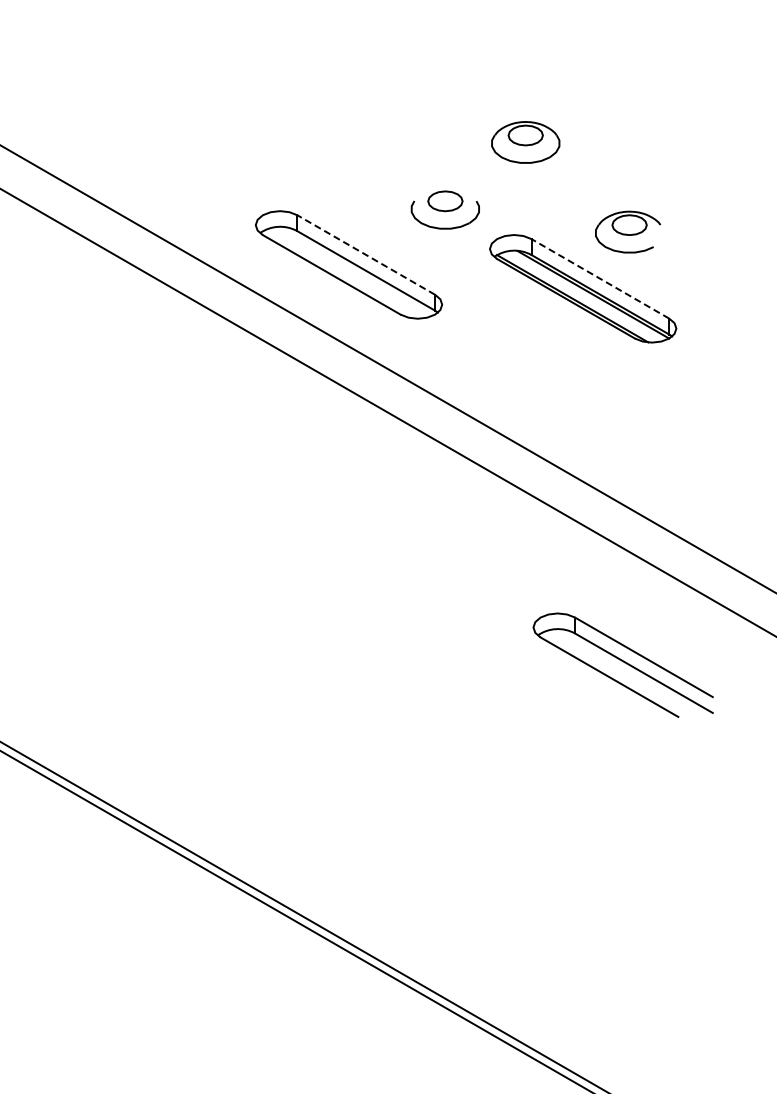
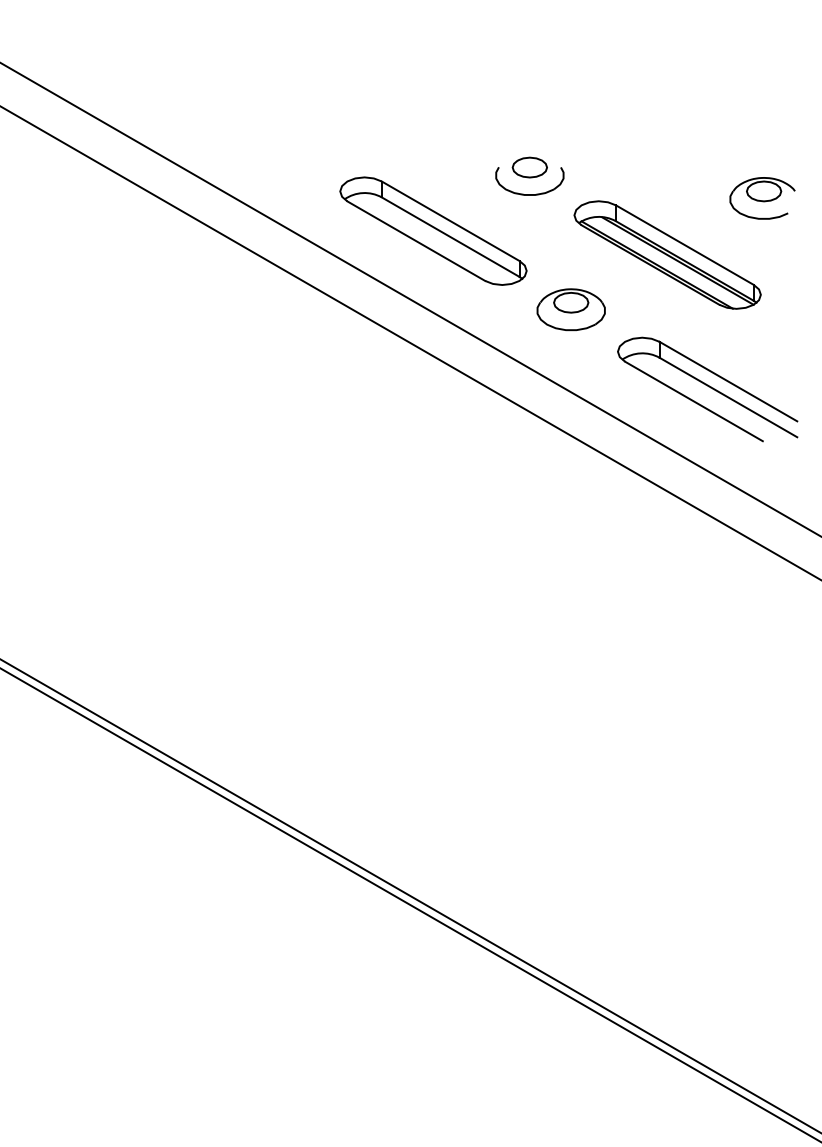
part: (525, 142) -> (570, 309), moved
part: (628, 232) -> (762, 198), moved
line: (366, 255) -> (450, 221), dashed -> solid
line: (600, 279) -> (684, 245), dashed -> solid
part: (623, 665) -> (707, 389), moved

